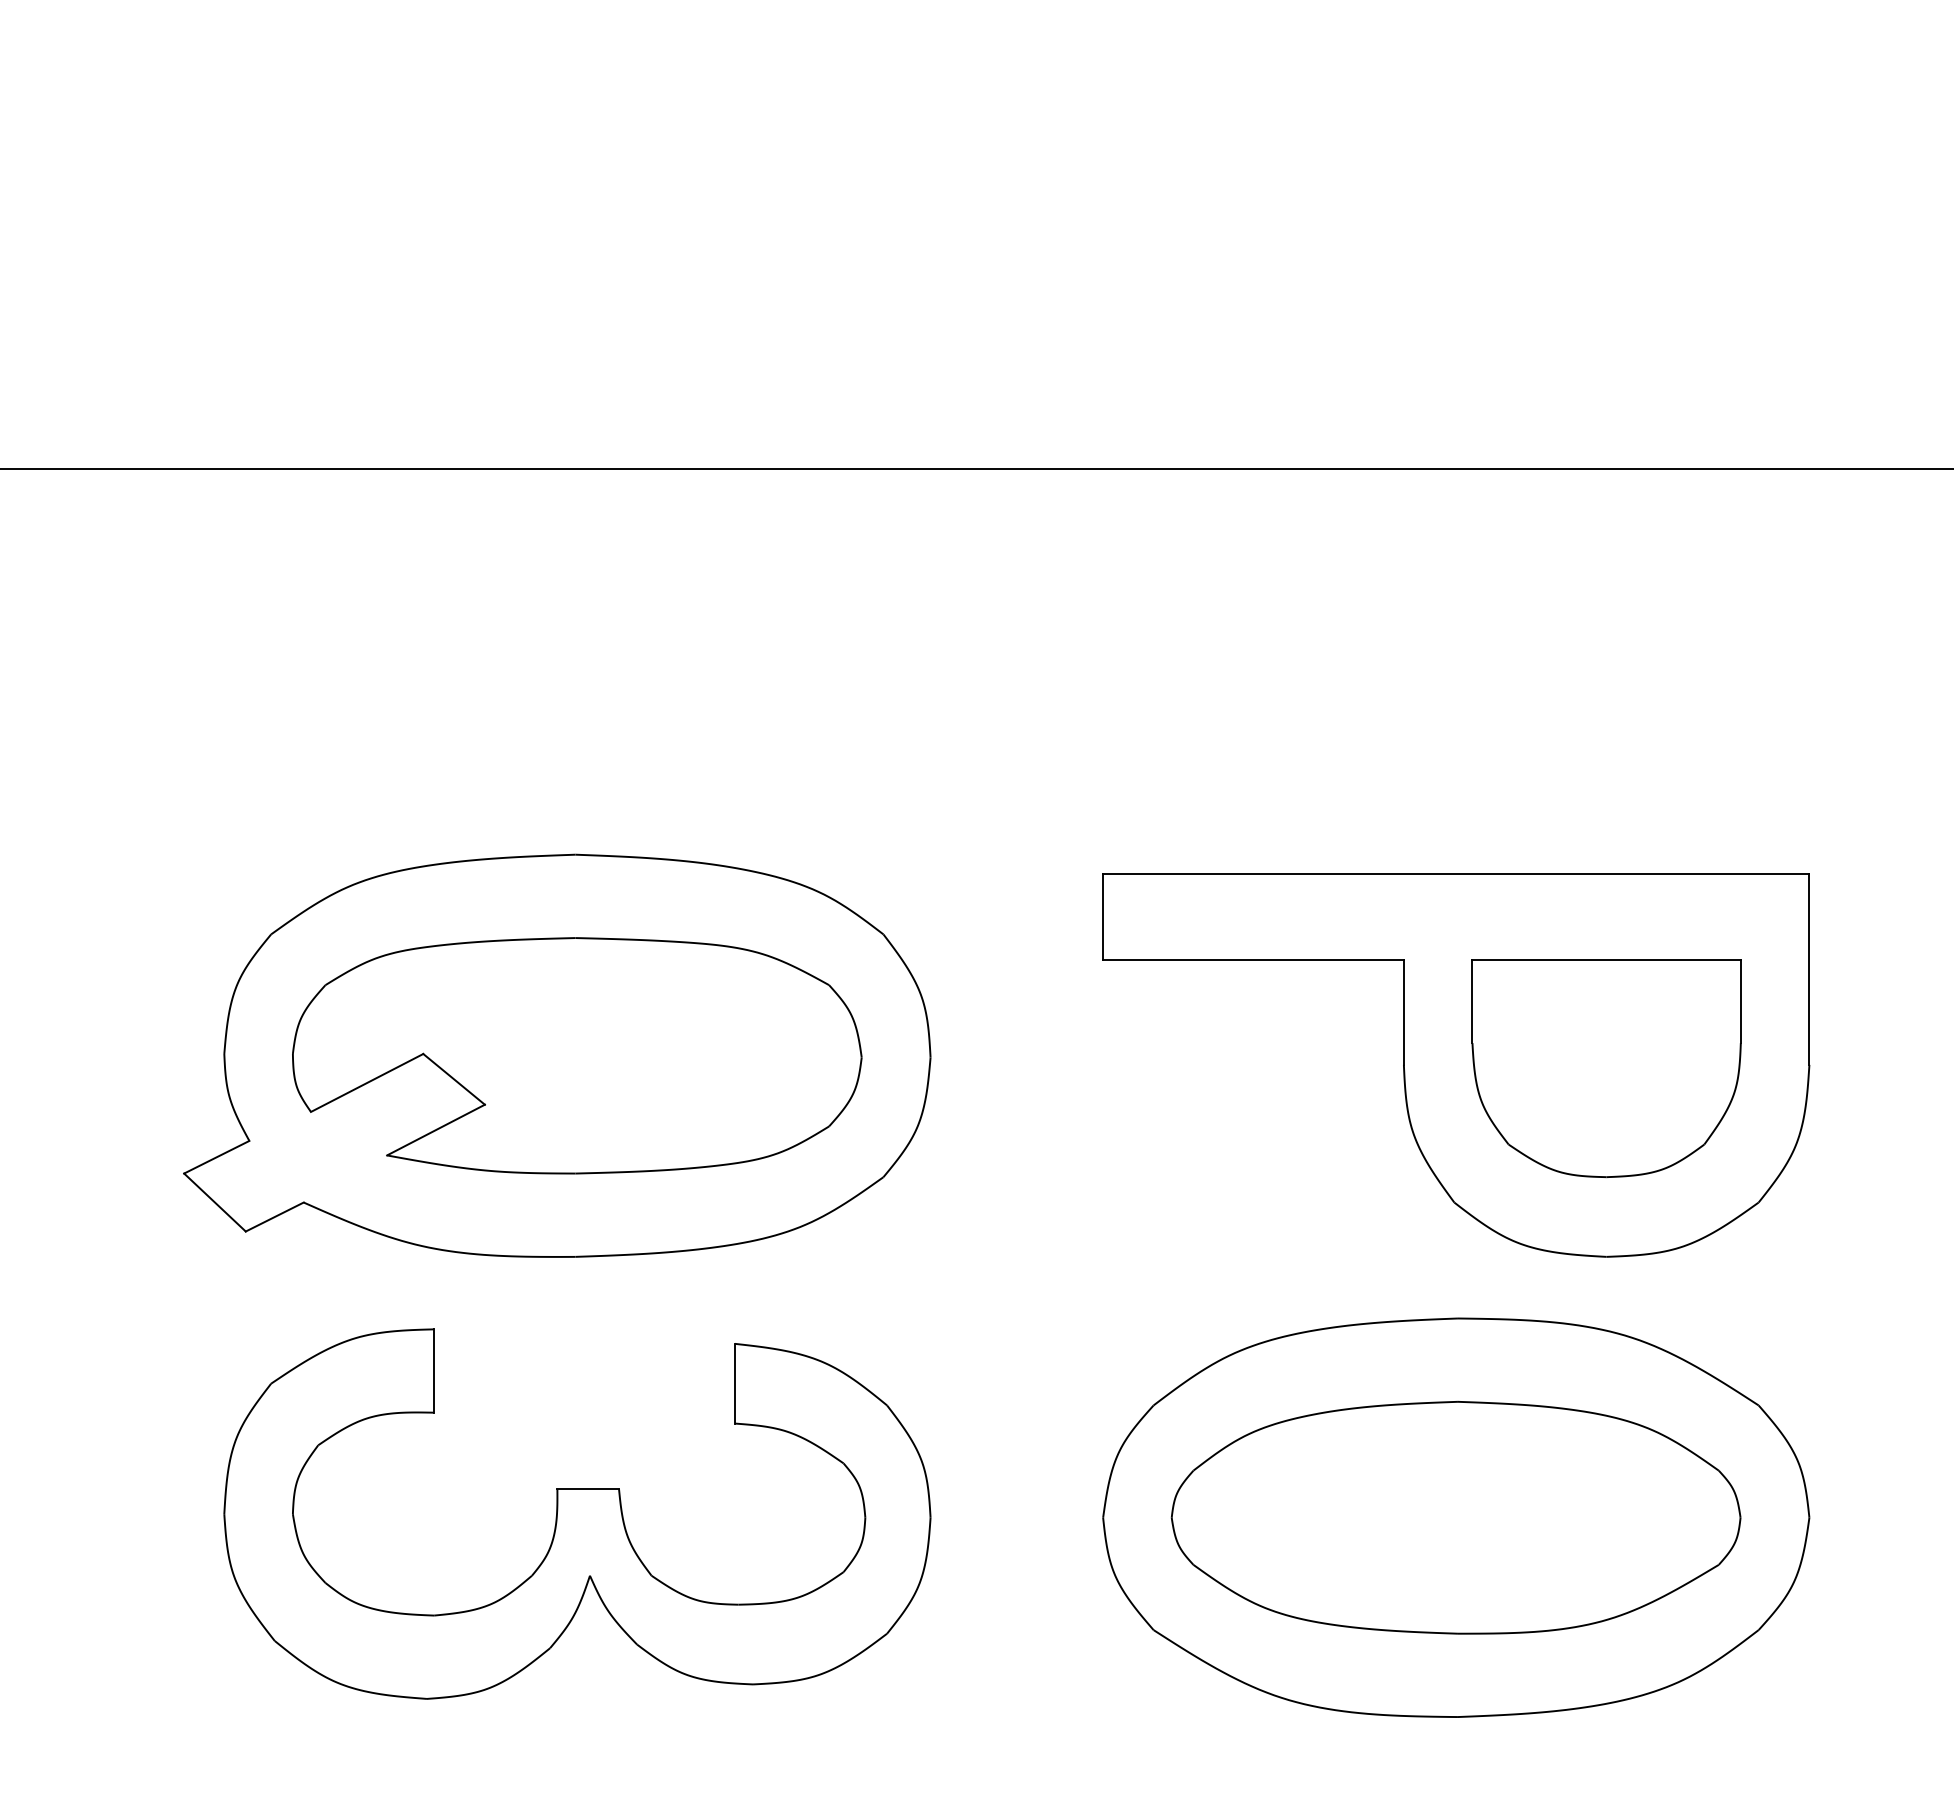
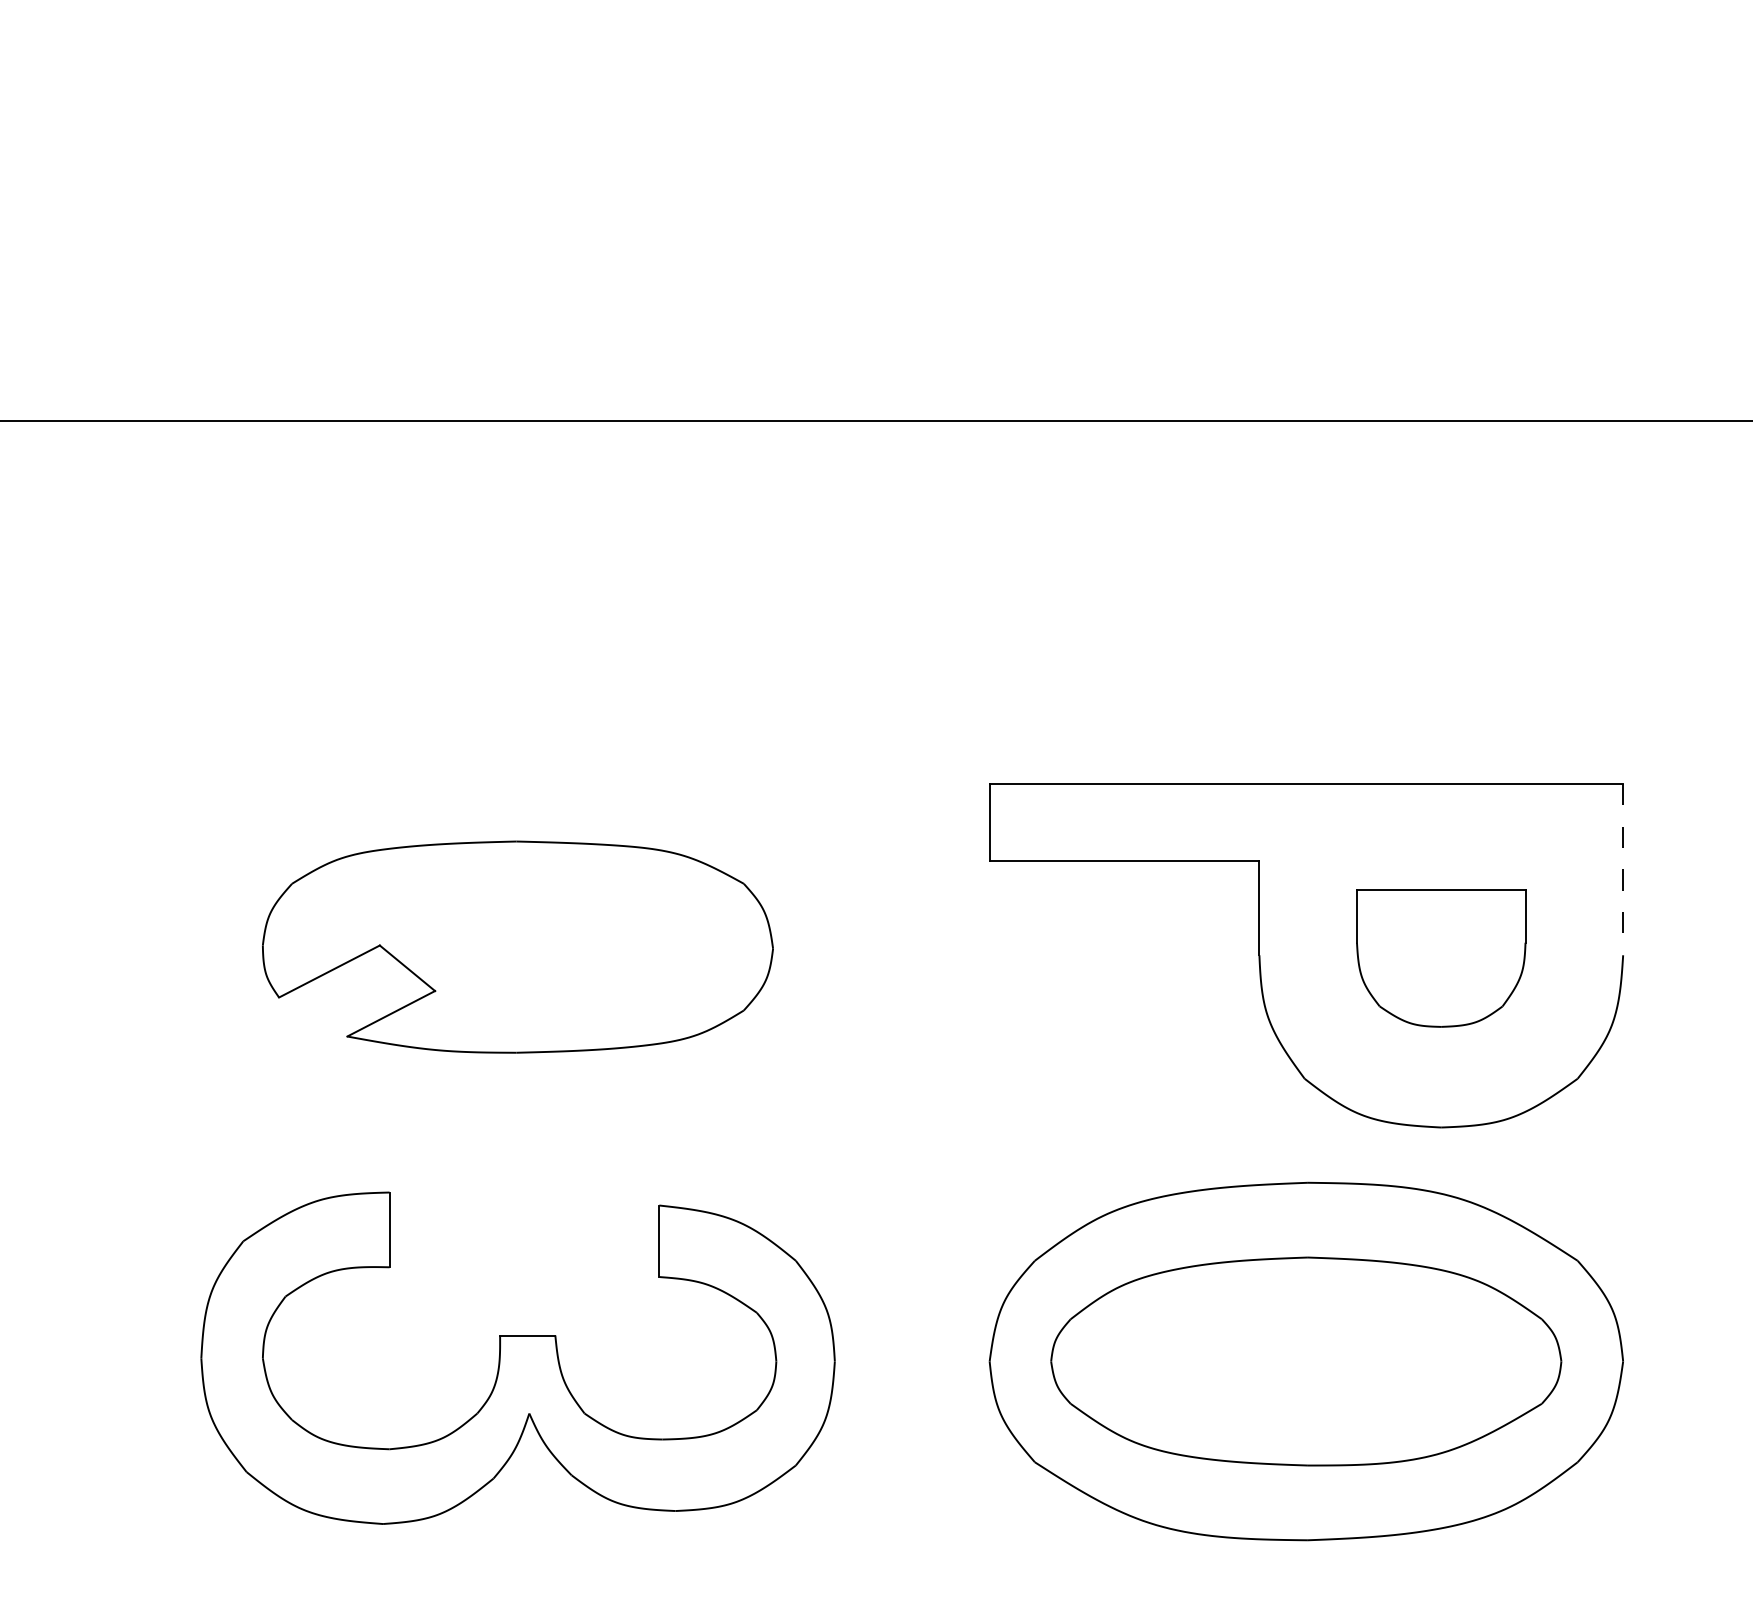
line: (1809, 969) -> (1623, 869), solid -> dashed
part: (557, 1055) -> (500, 946), removed
part: (1606, 1068) -> (1441, 958), size x0.7

